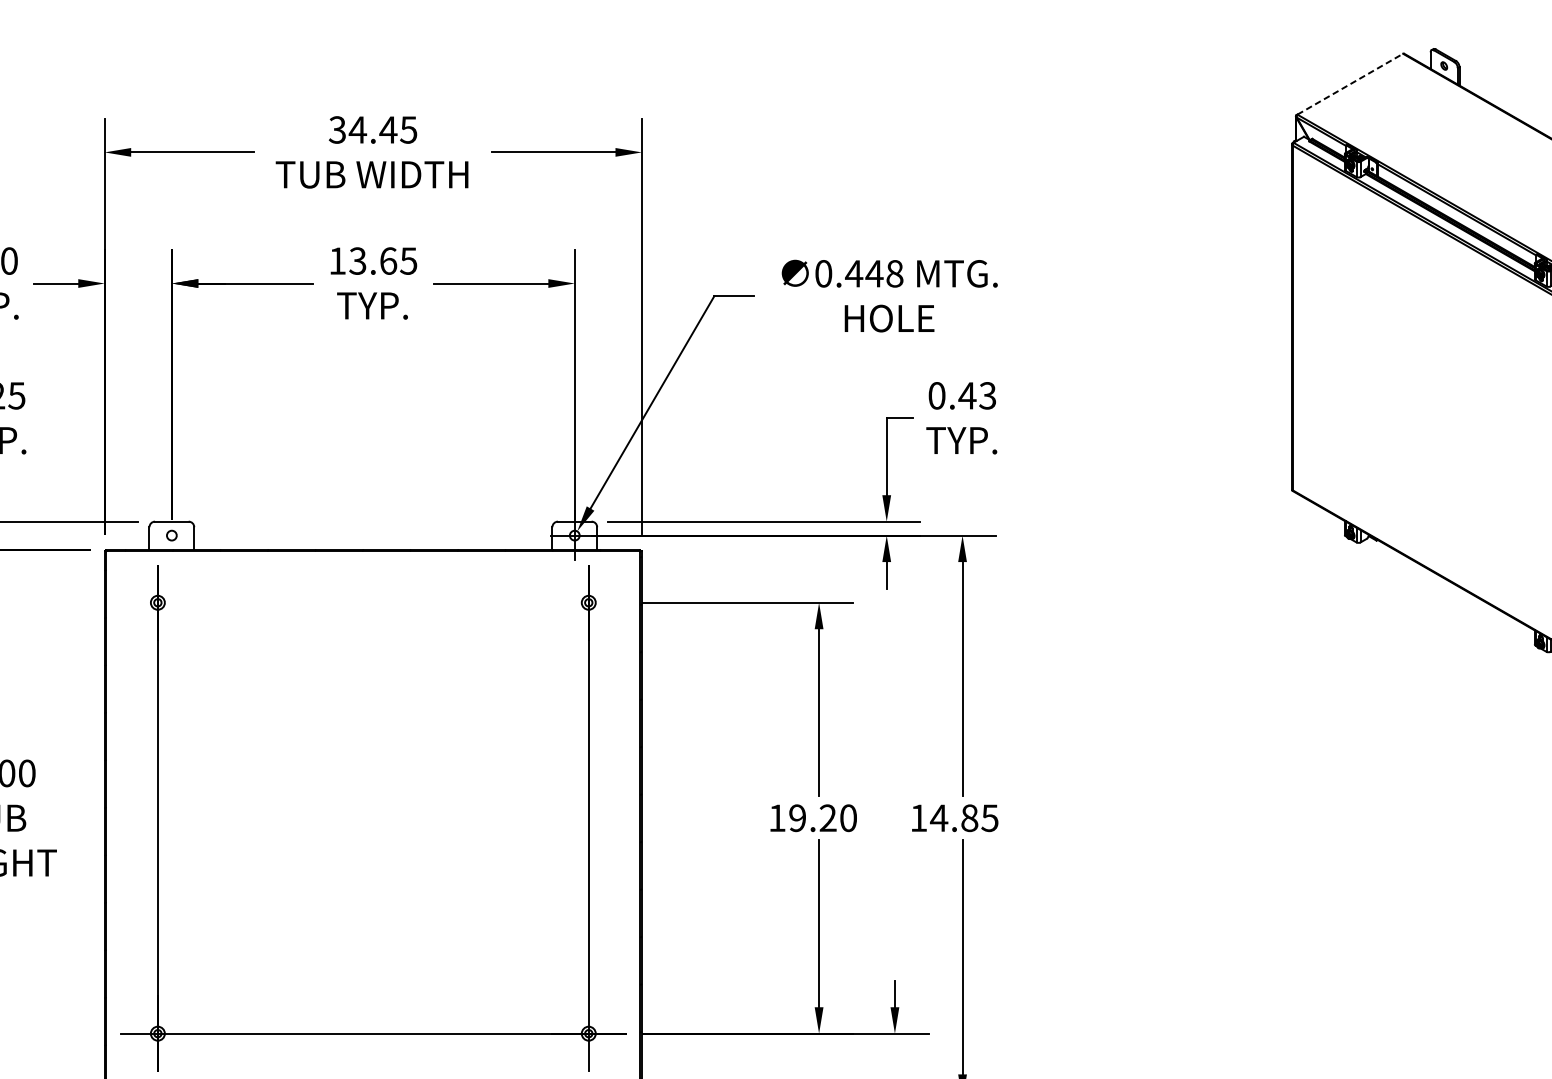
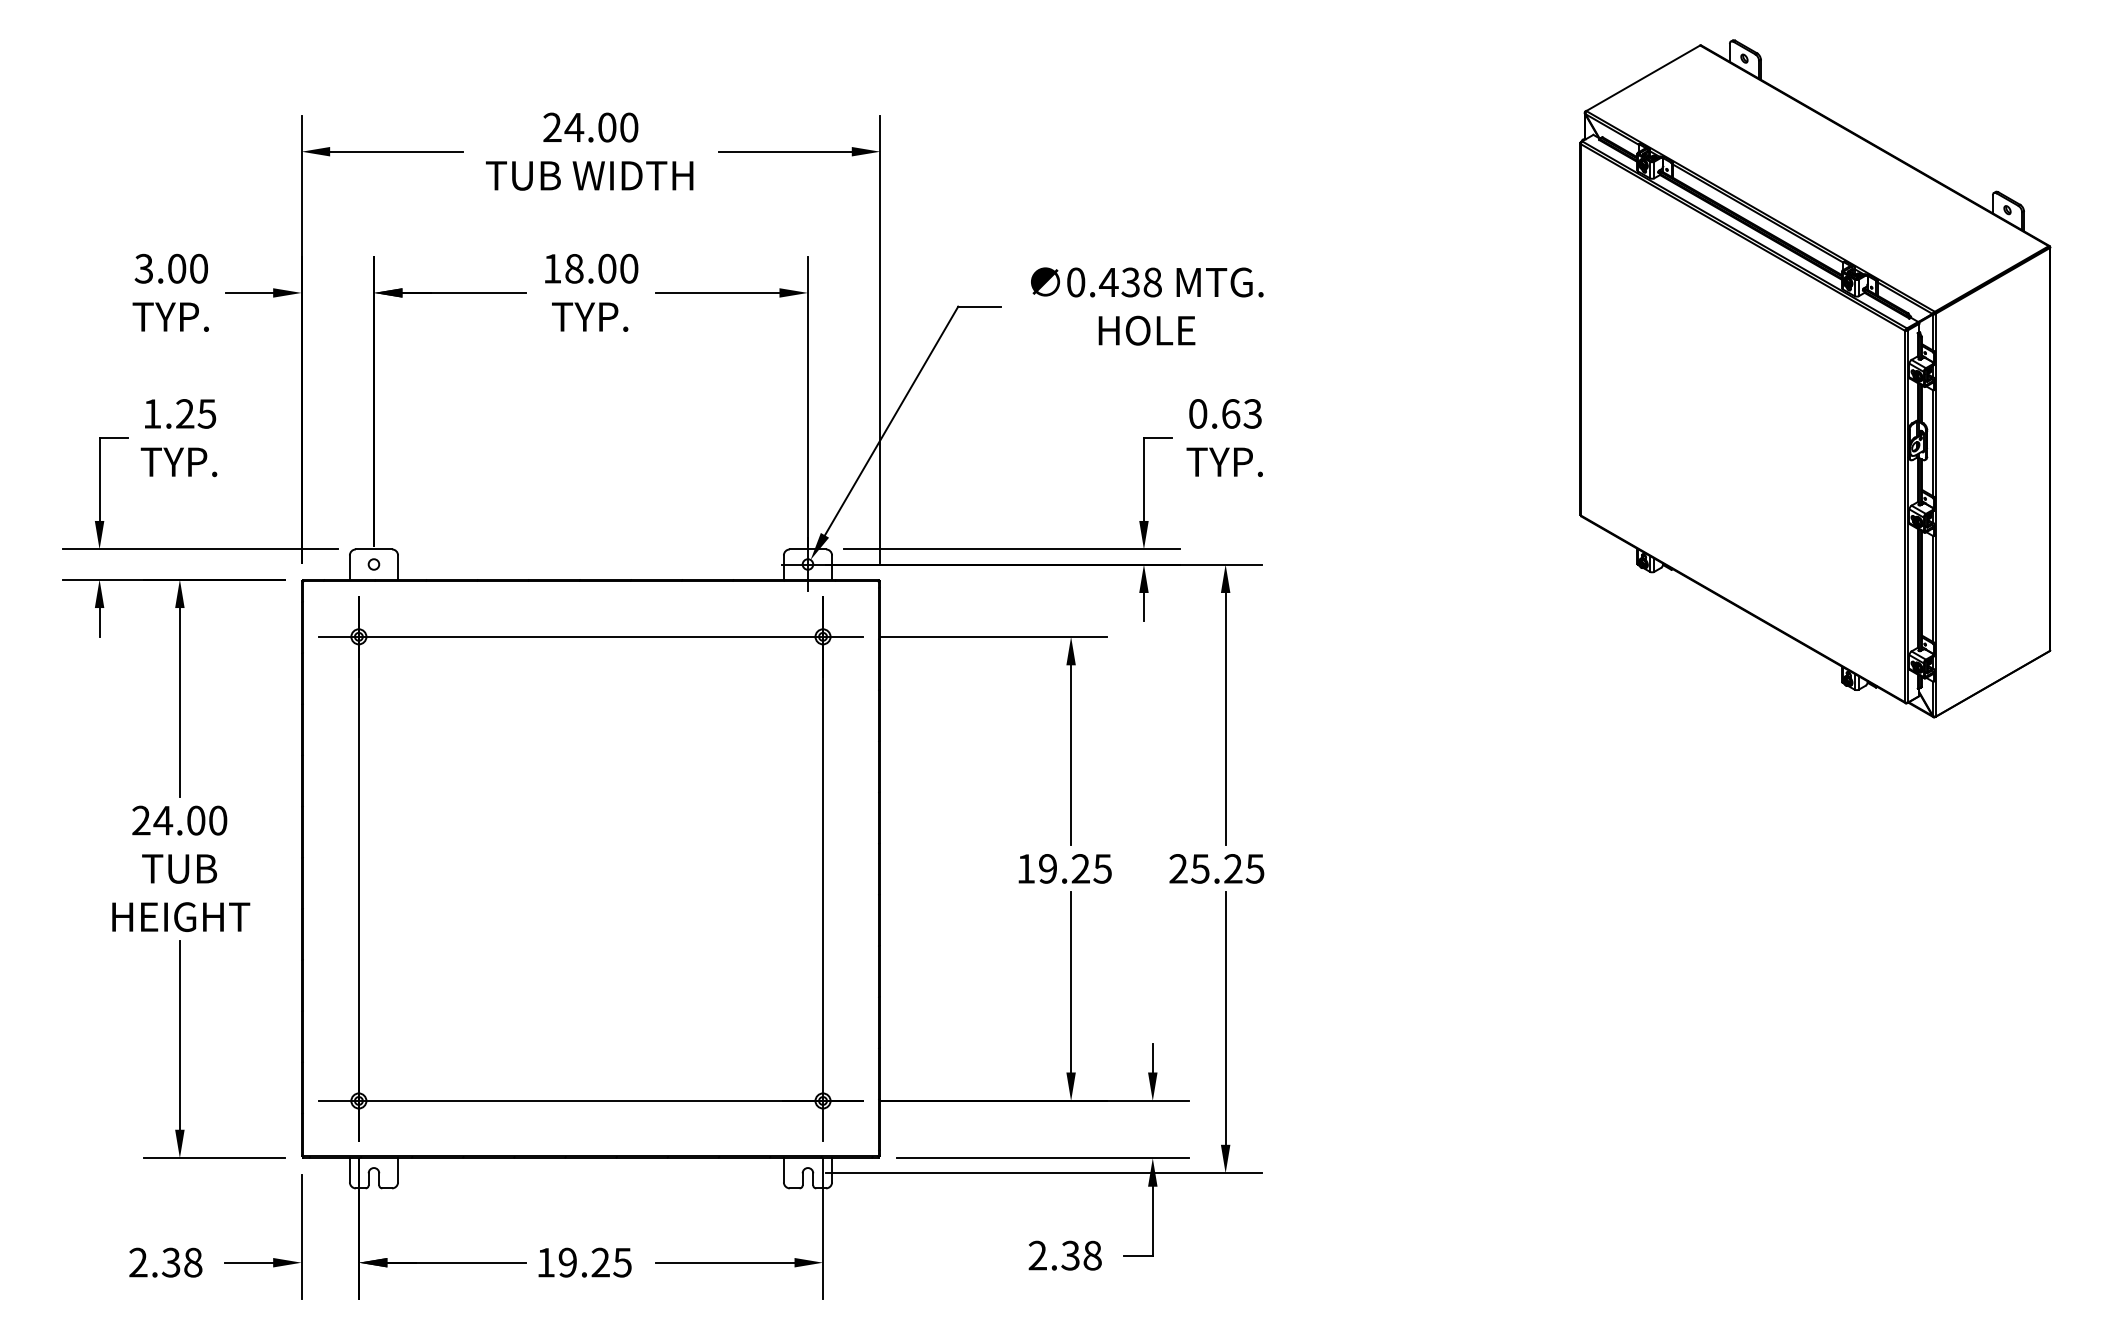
line: (1350, 84) -> (1643, 78), dashed -> solid
text: (372, 129) -> (590, 127), 34.45 -> 24.00
text: (383, 260) -> (601, 268), 13.65 -> 18.00
text: (874, 273) -> (1130, 282), 0.448 -> 0.438
text: (967, 395) -> (1230, 413), 0.43 -> 0.63
line: (372, 602) -> (590, 636), added
text: (848, 817) -> (1102, 868), 19.20 -> 19.25
text: (943, 817) -> (1205, 868), 14.85 -> 25.25

